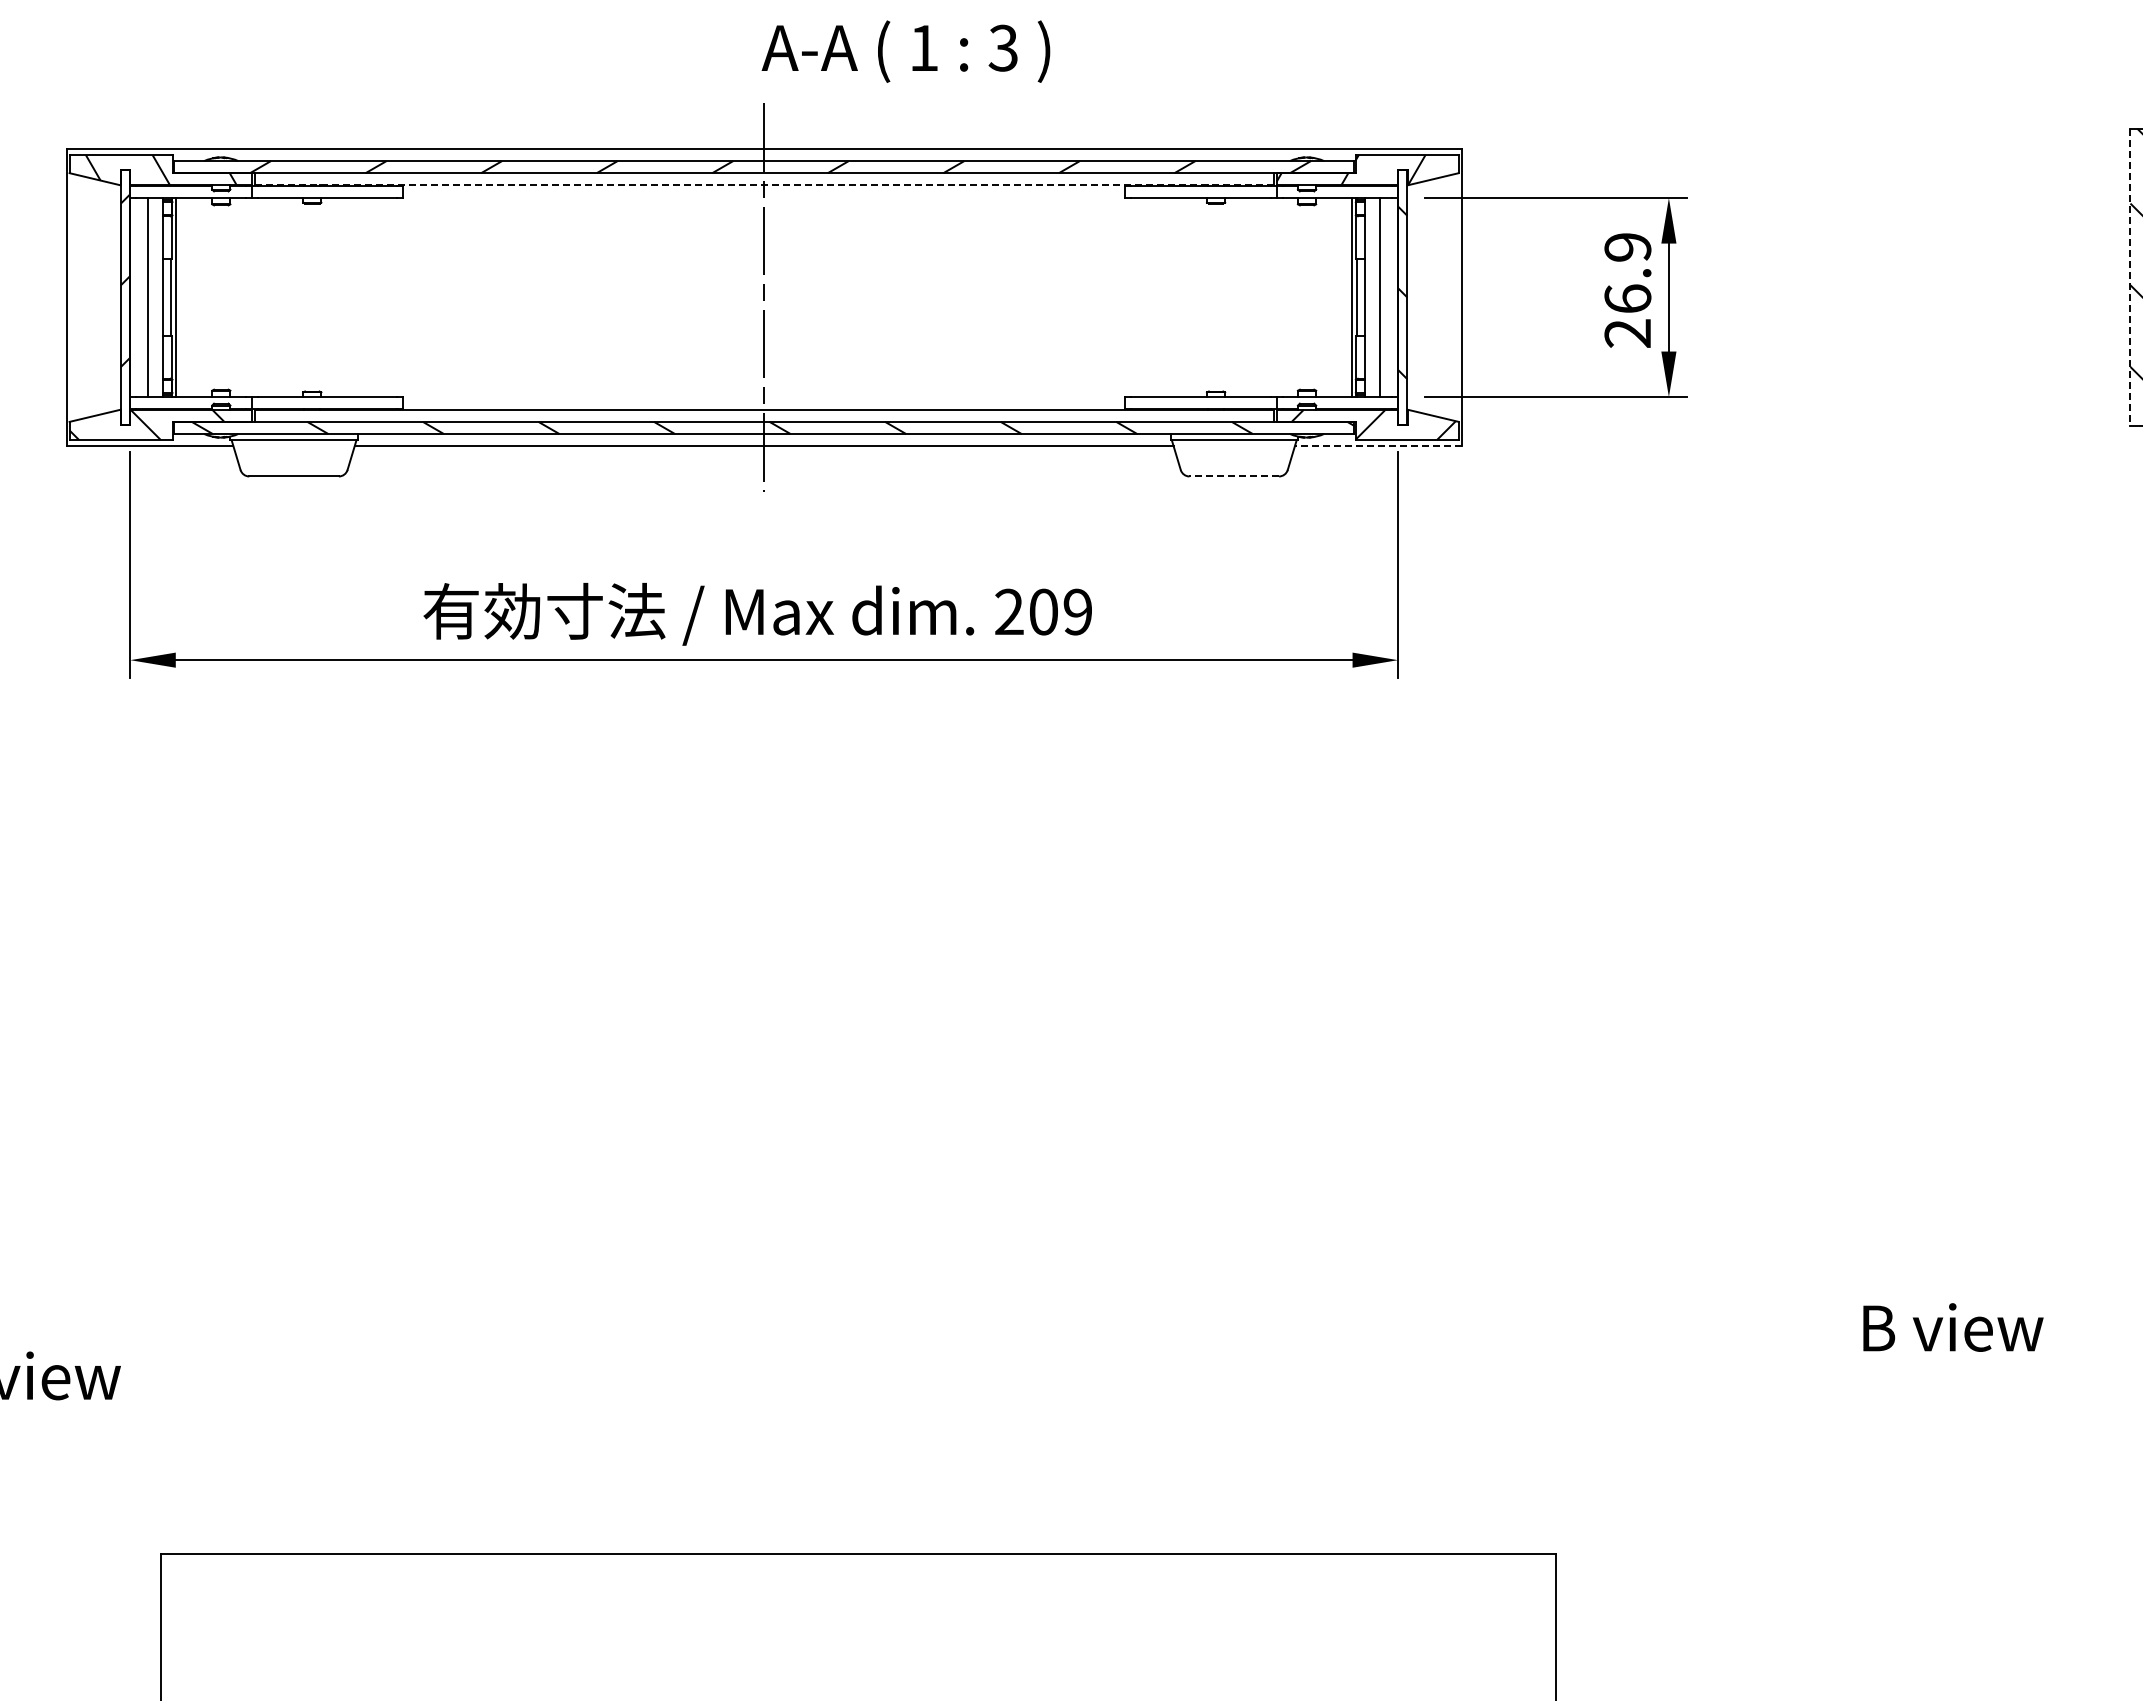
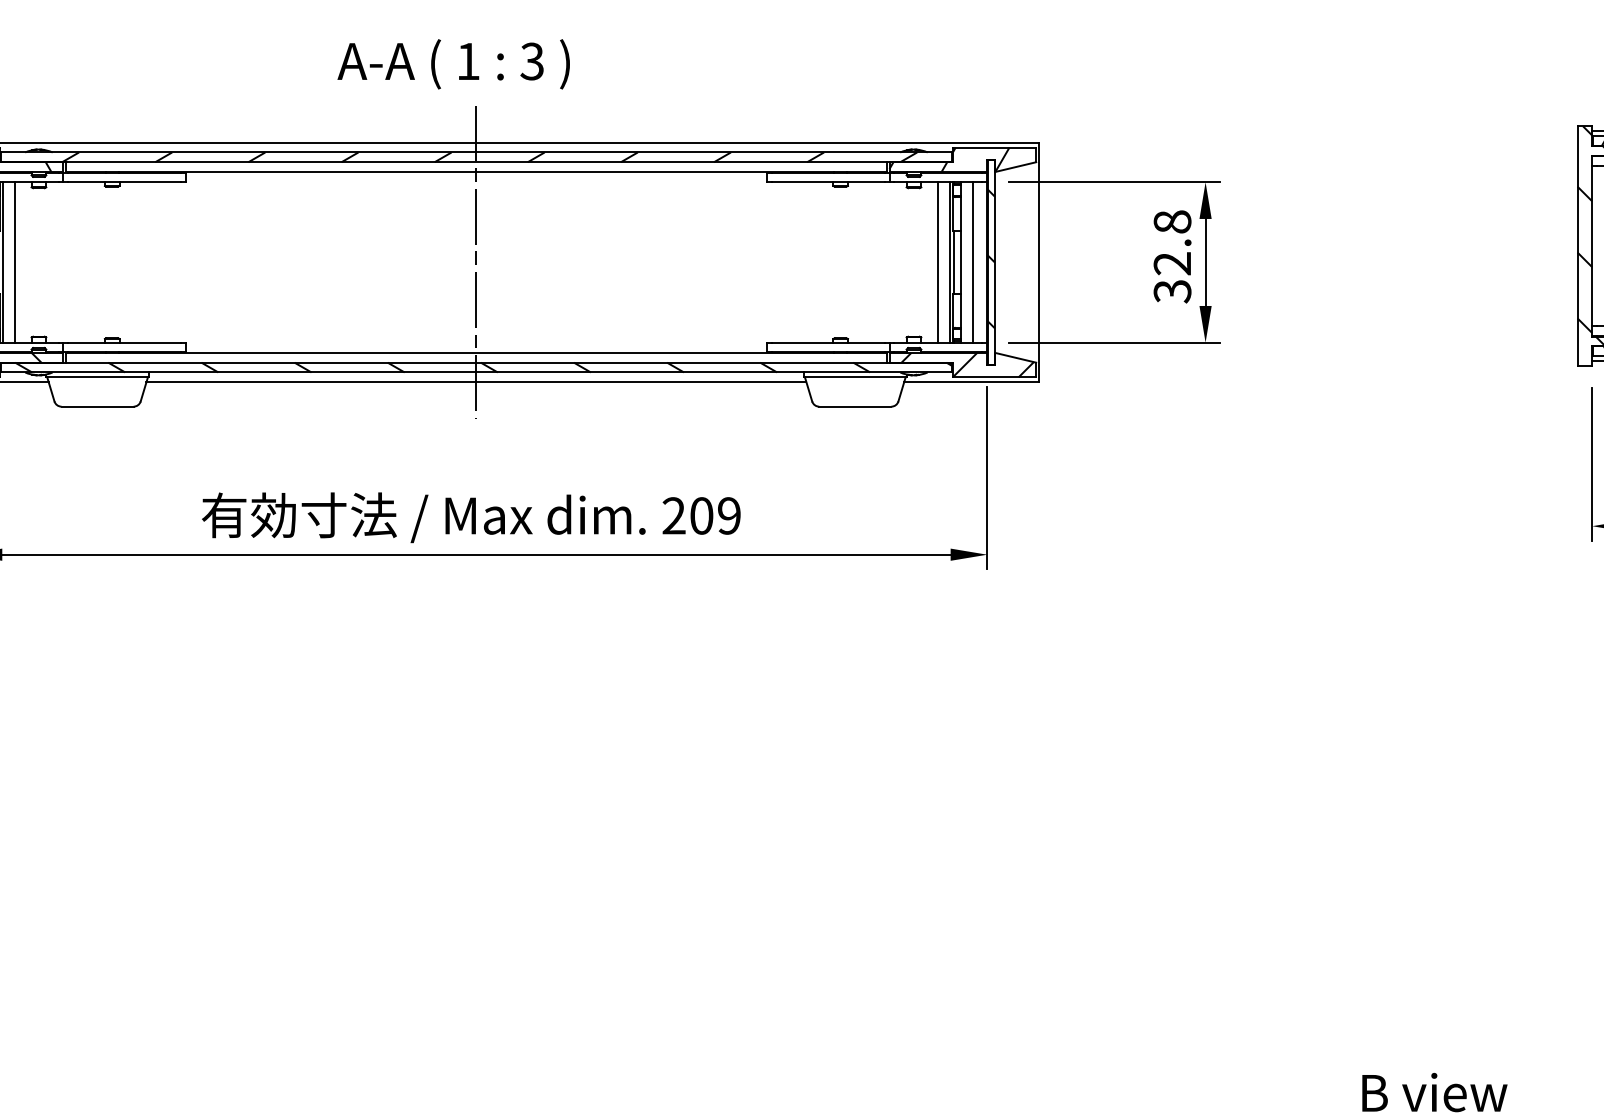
text: (905, 51) -> (453, 64), moved
line: (764, 185) -> (476, 172), dashed -> solid
line: (2130, 277) -> (1577, 246), dashed -> solid
text: (1627, 290) -> (1172, 256), 26.9 -> 32.8
line: (190, 297) -> (14, 262), added
line: (1337, 297) -> (938, 262), added
line: (1377, 446) -> (970, 382), dashed -> solid
line: (1234, 476) -> (855, 406), dashed -> solid

